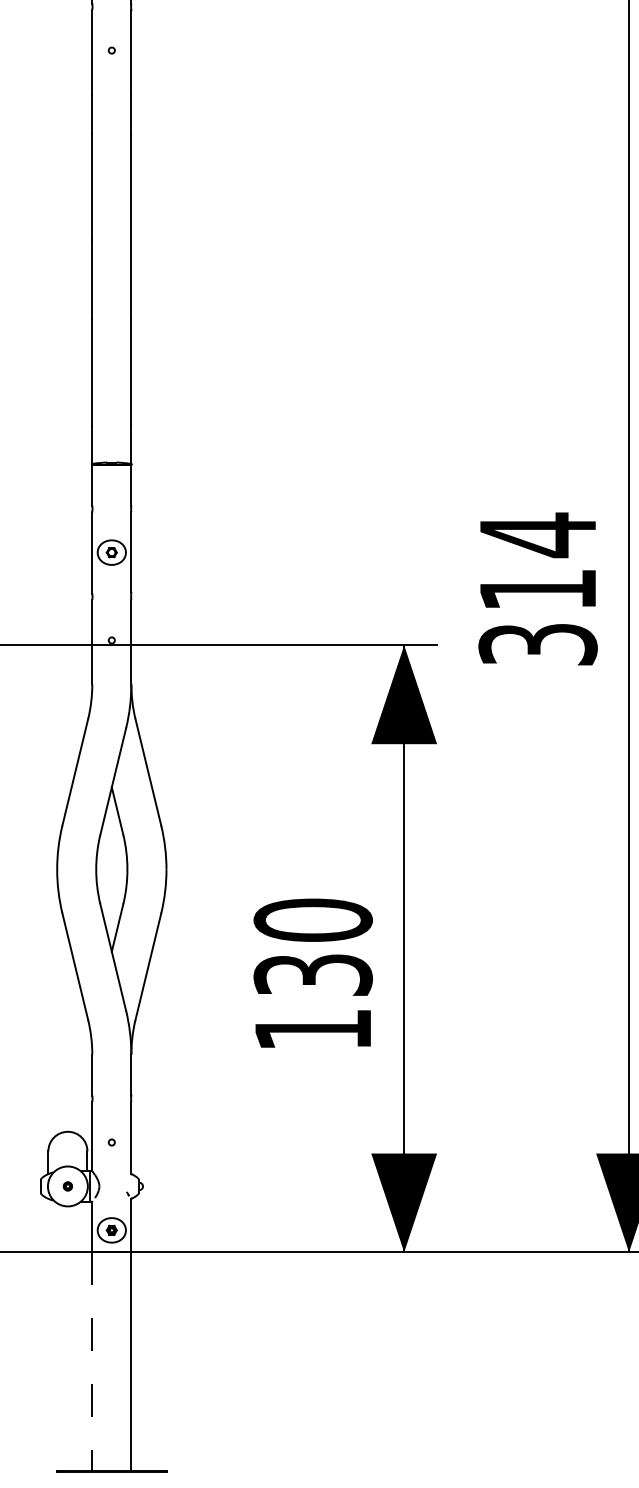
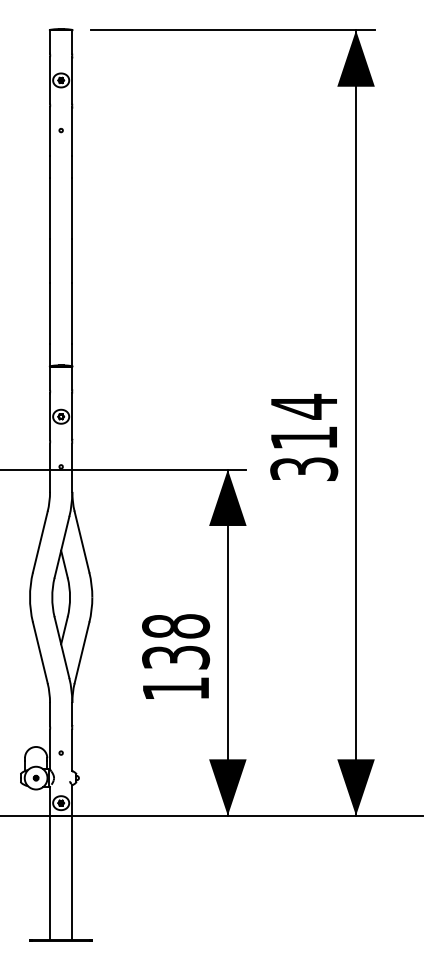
text: (312, 920) -> (175, 626), 130 -> 138
line: (93, 1362) -> (50, 878), dashed -> solid

